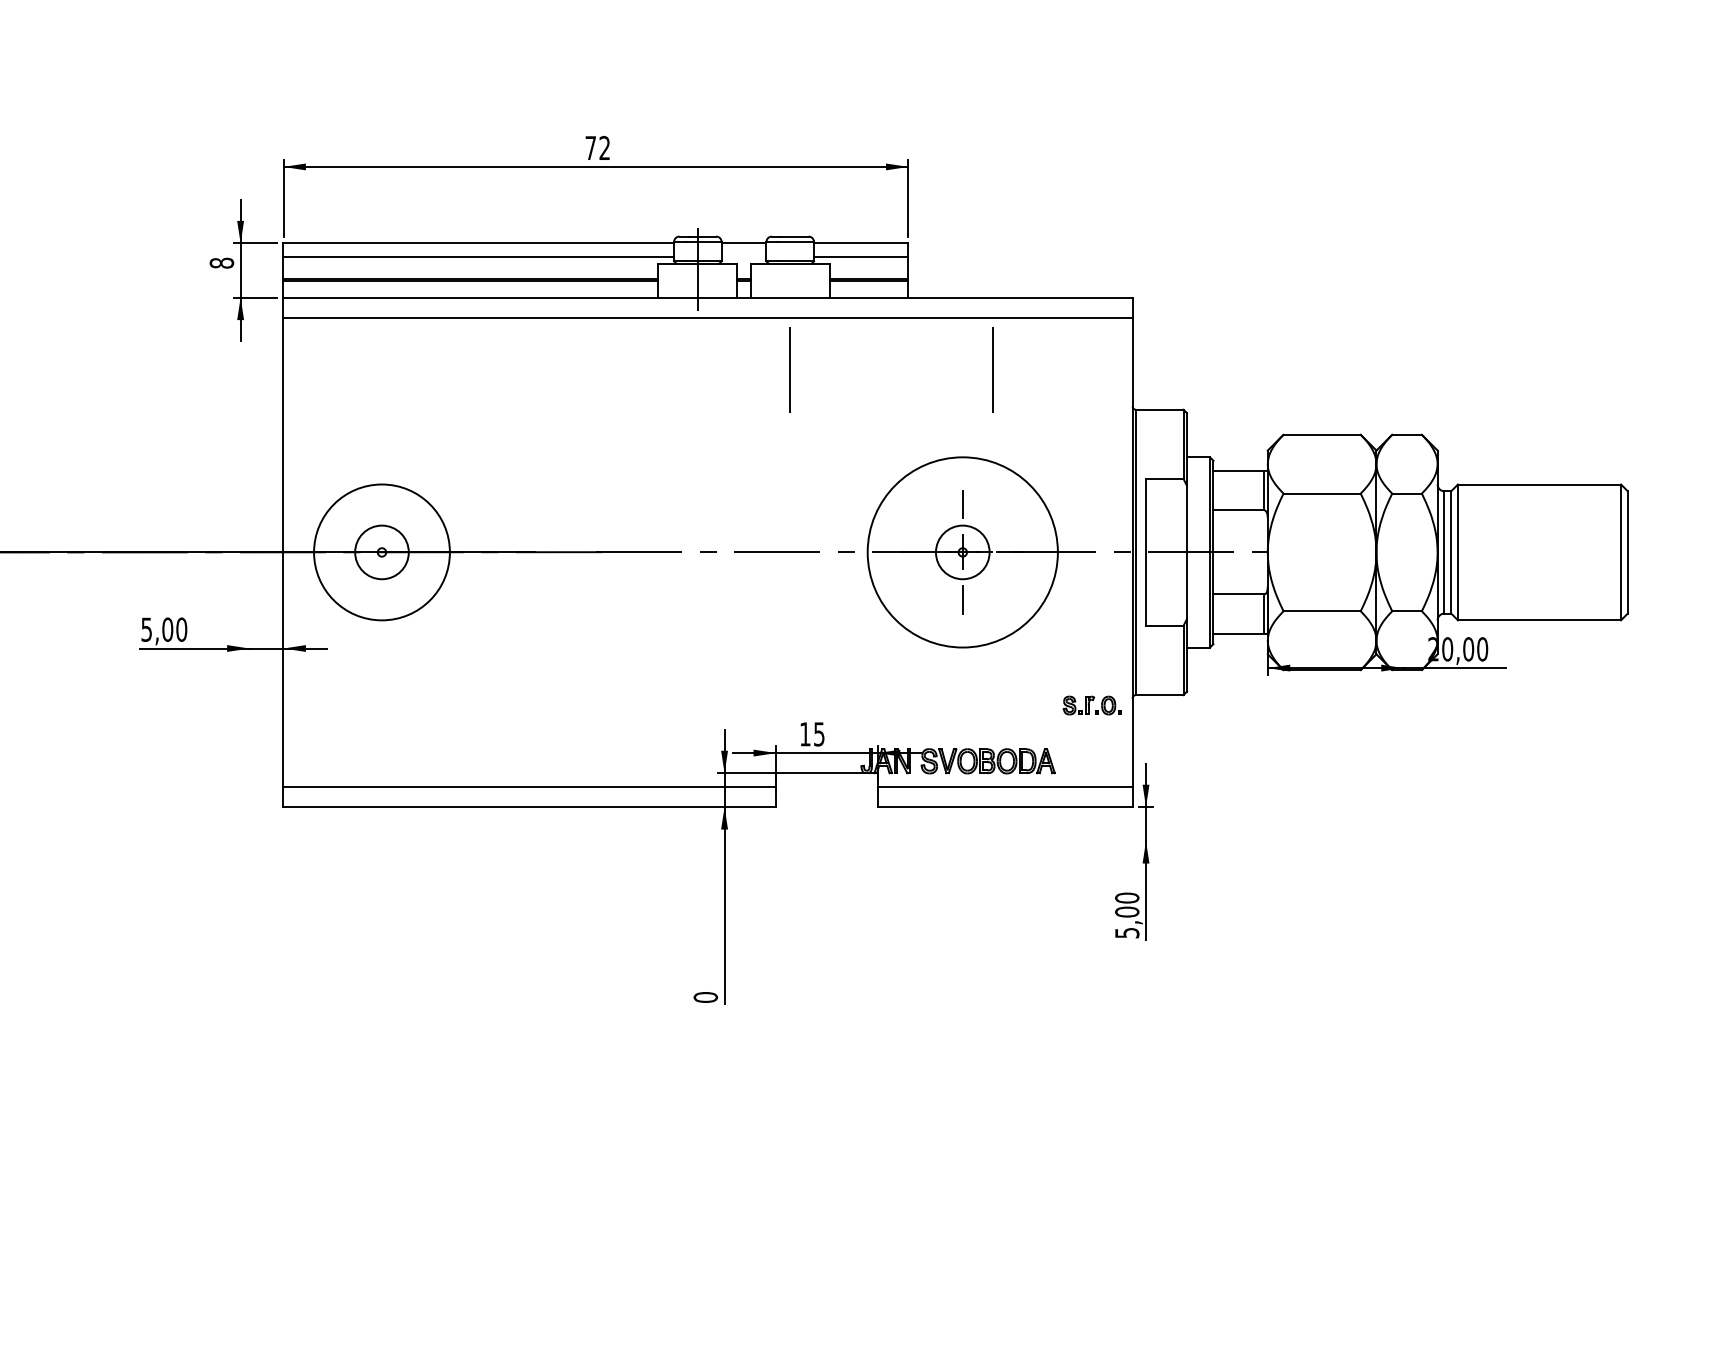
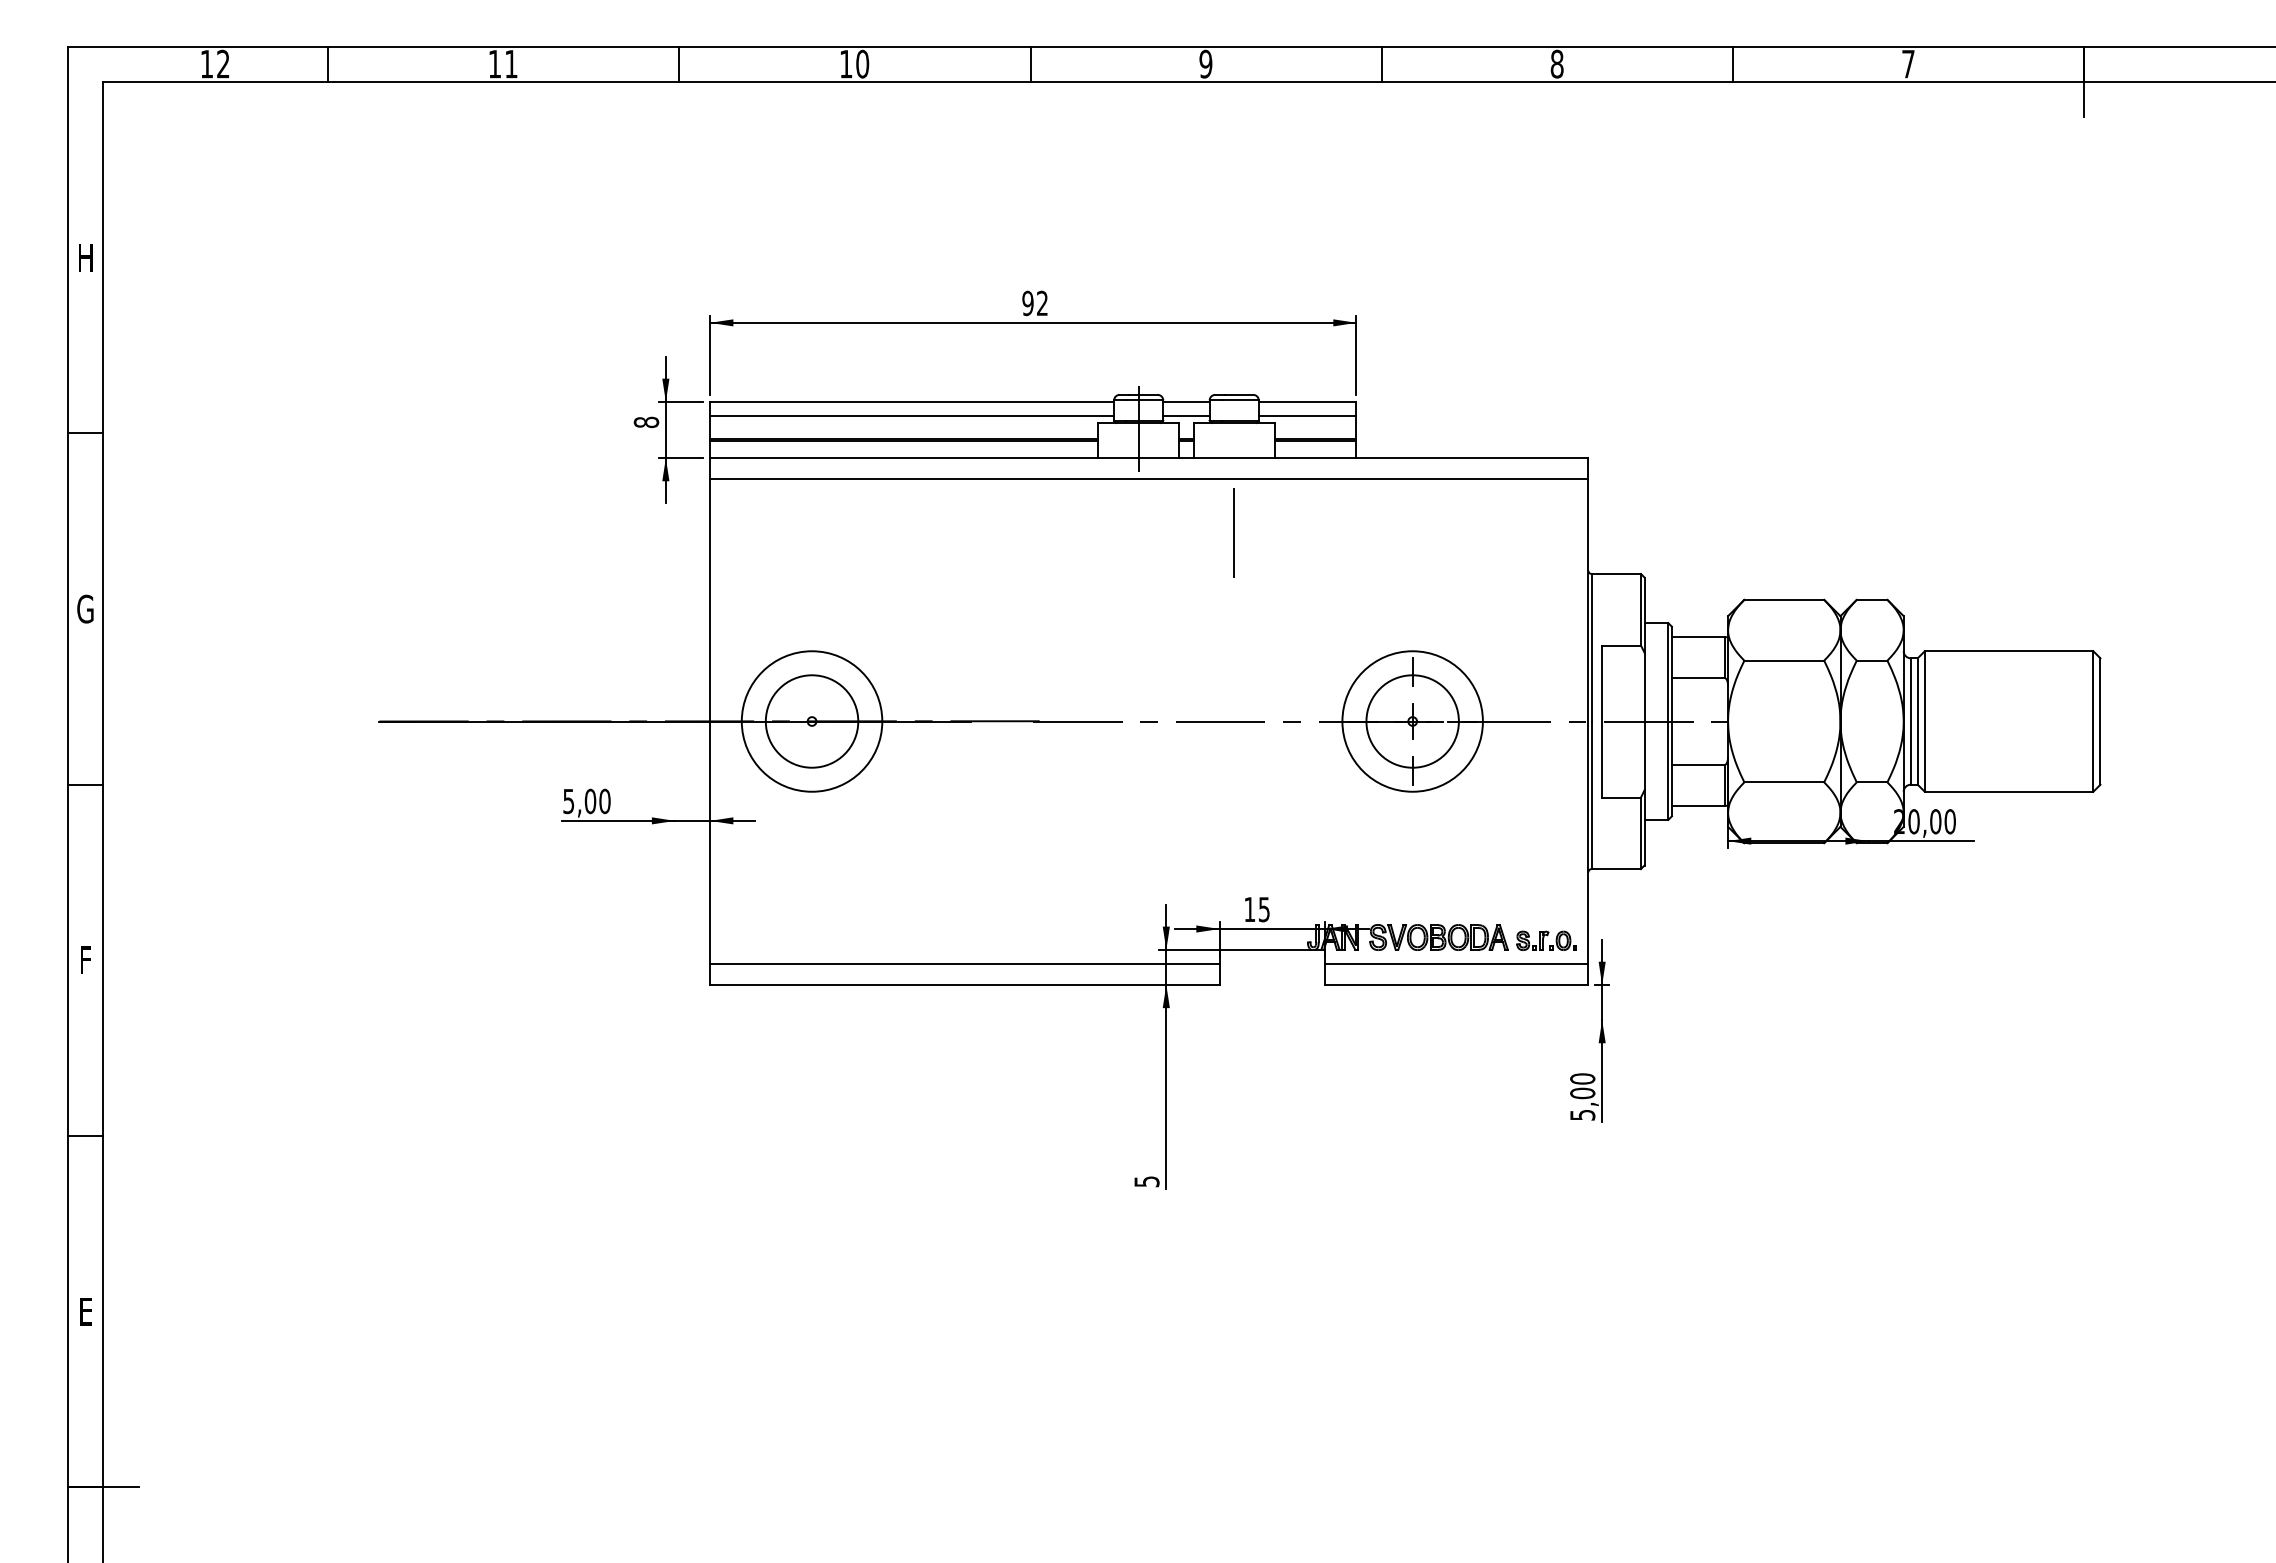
text: (590, 148) -> (1027, 303), 72 -> 92
line: (744, 256) -> (1186, 415), added
line: (992, 369) -> (1443, 532), removed
circle: (381, 552) -> (811, 721), size x1.67
circle: (962, 552) -> (1412, 721), size x0.71
circle: (962, 552) -> (1412, 721), size x1.67
part: (1092, 705) -> (1546, 940), moved
text: (705, 997) -> (1146, 1181), 0 -> 5

